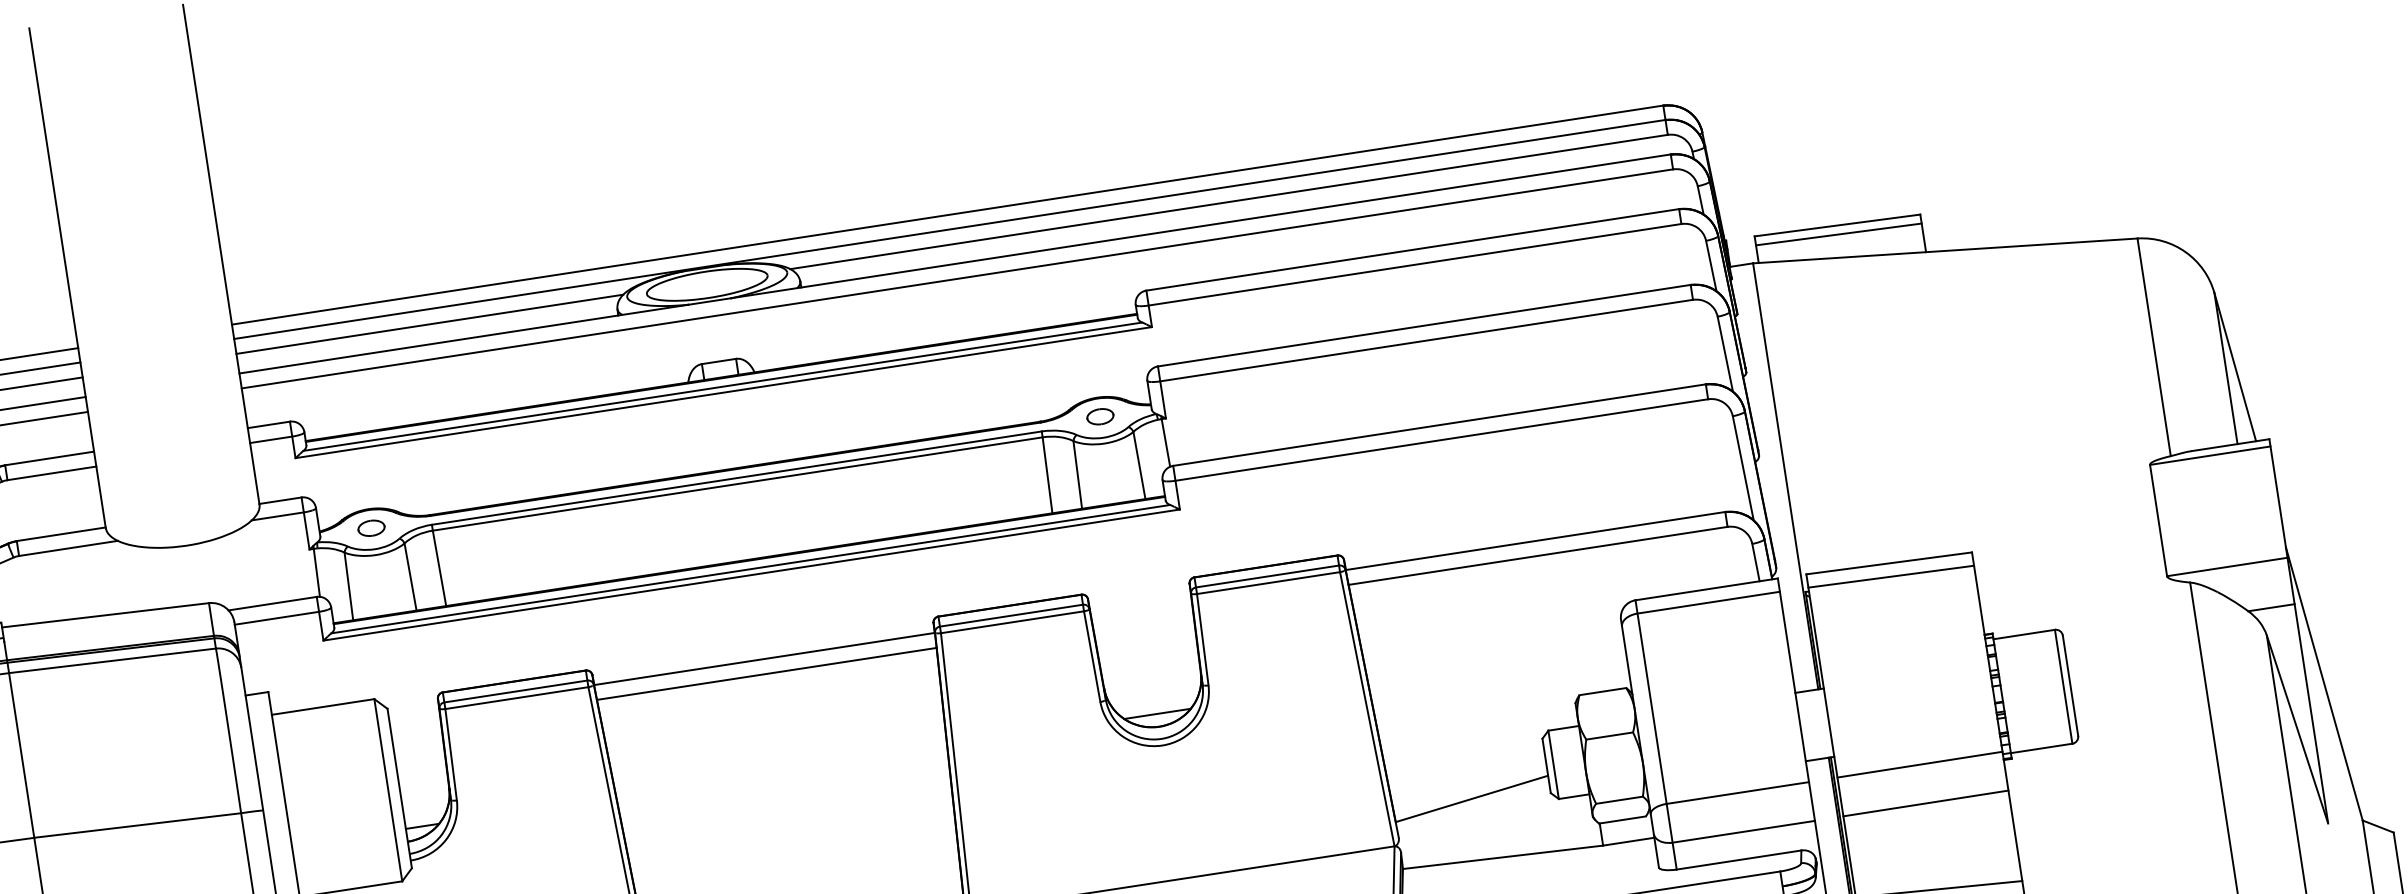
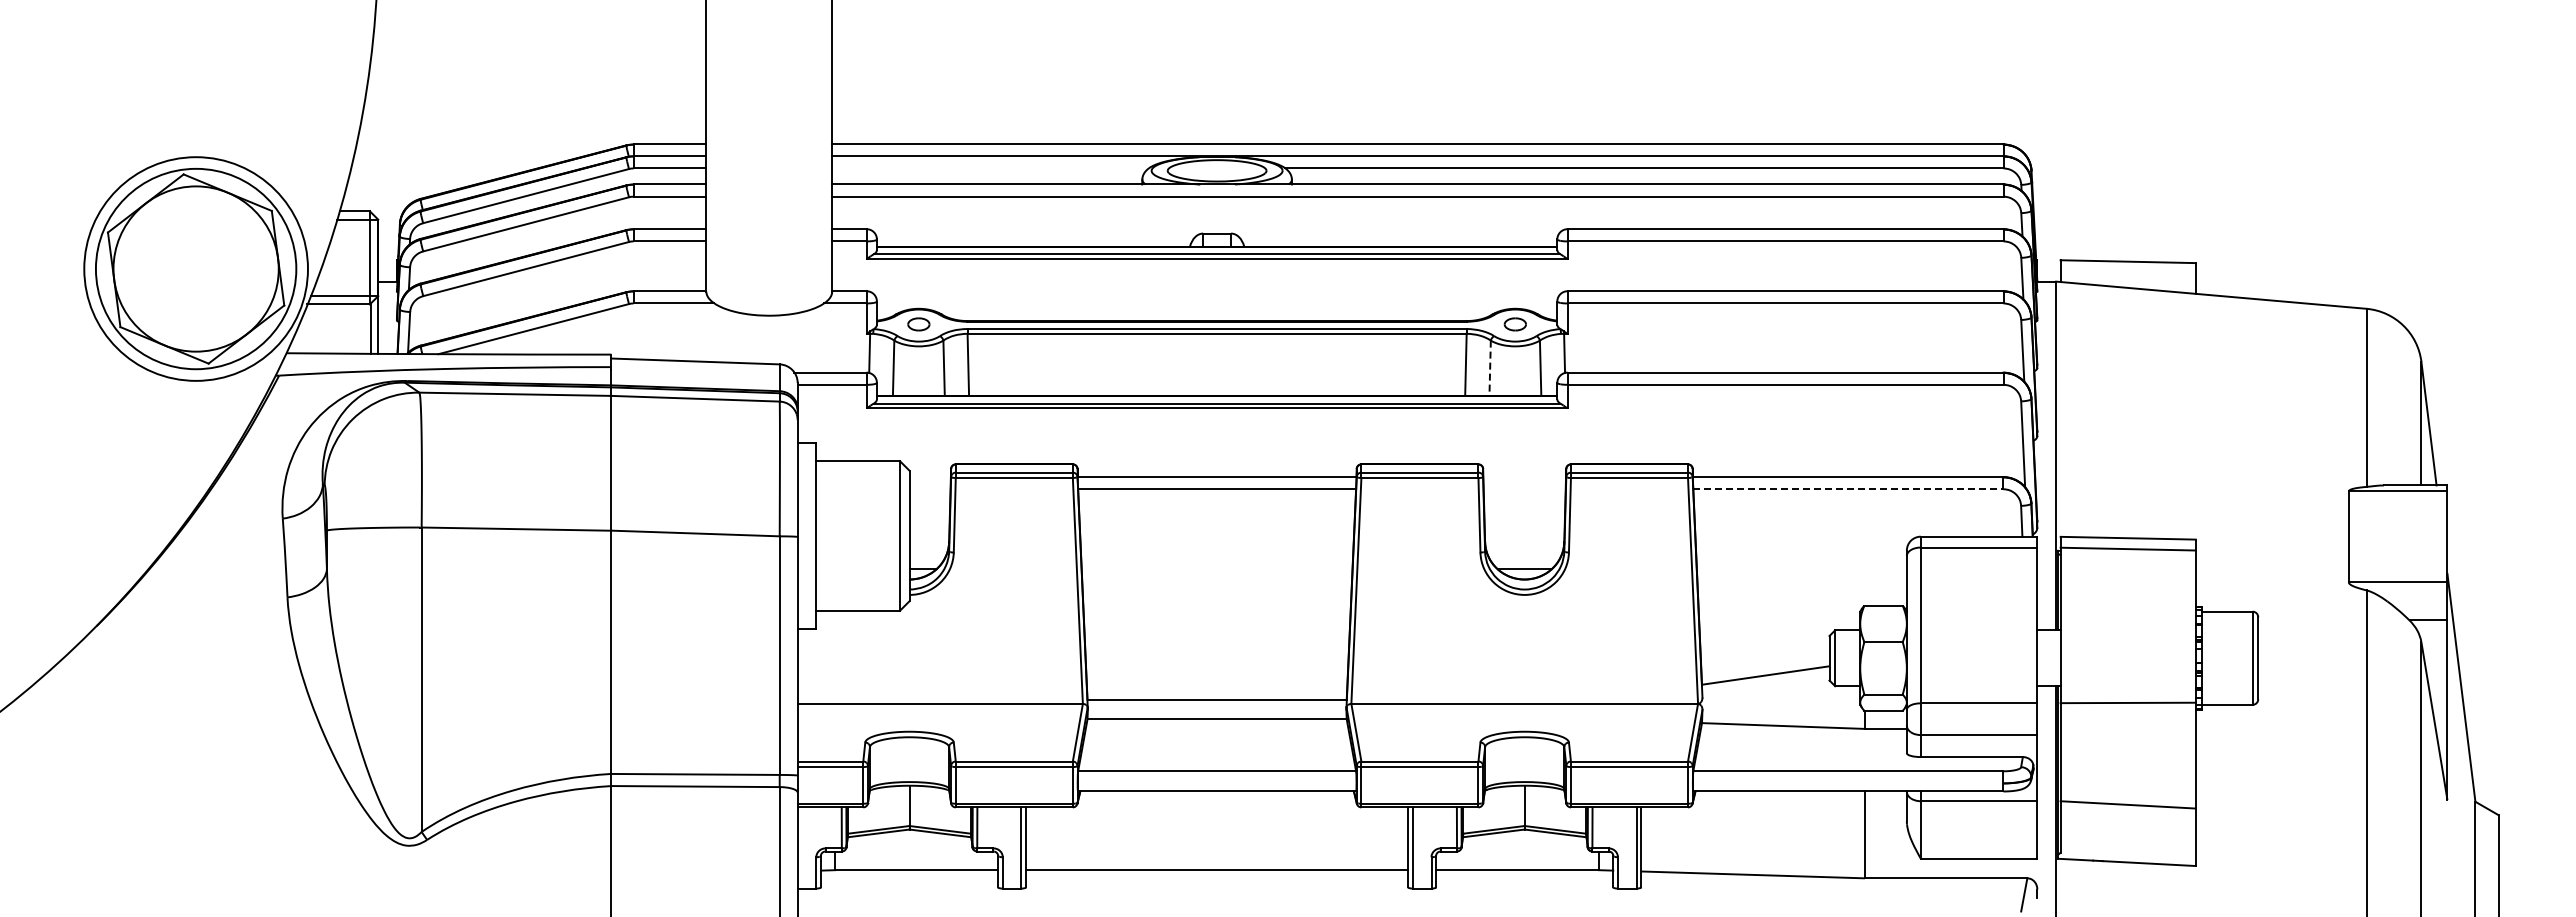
line: (1837, 233) -> (2127, 268), removed
line: (429, 324) -> (990, 168), removed
line: (1078, 475) -> (1490, 368), solid -> dashed
line: (1538, 556) -> (1848, 489), solid -> dashed
line: (1925, 803) -> (2127, 734), removed

